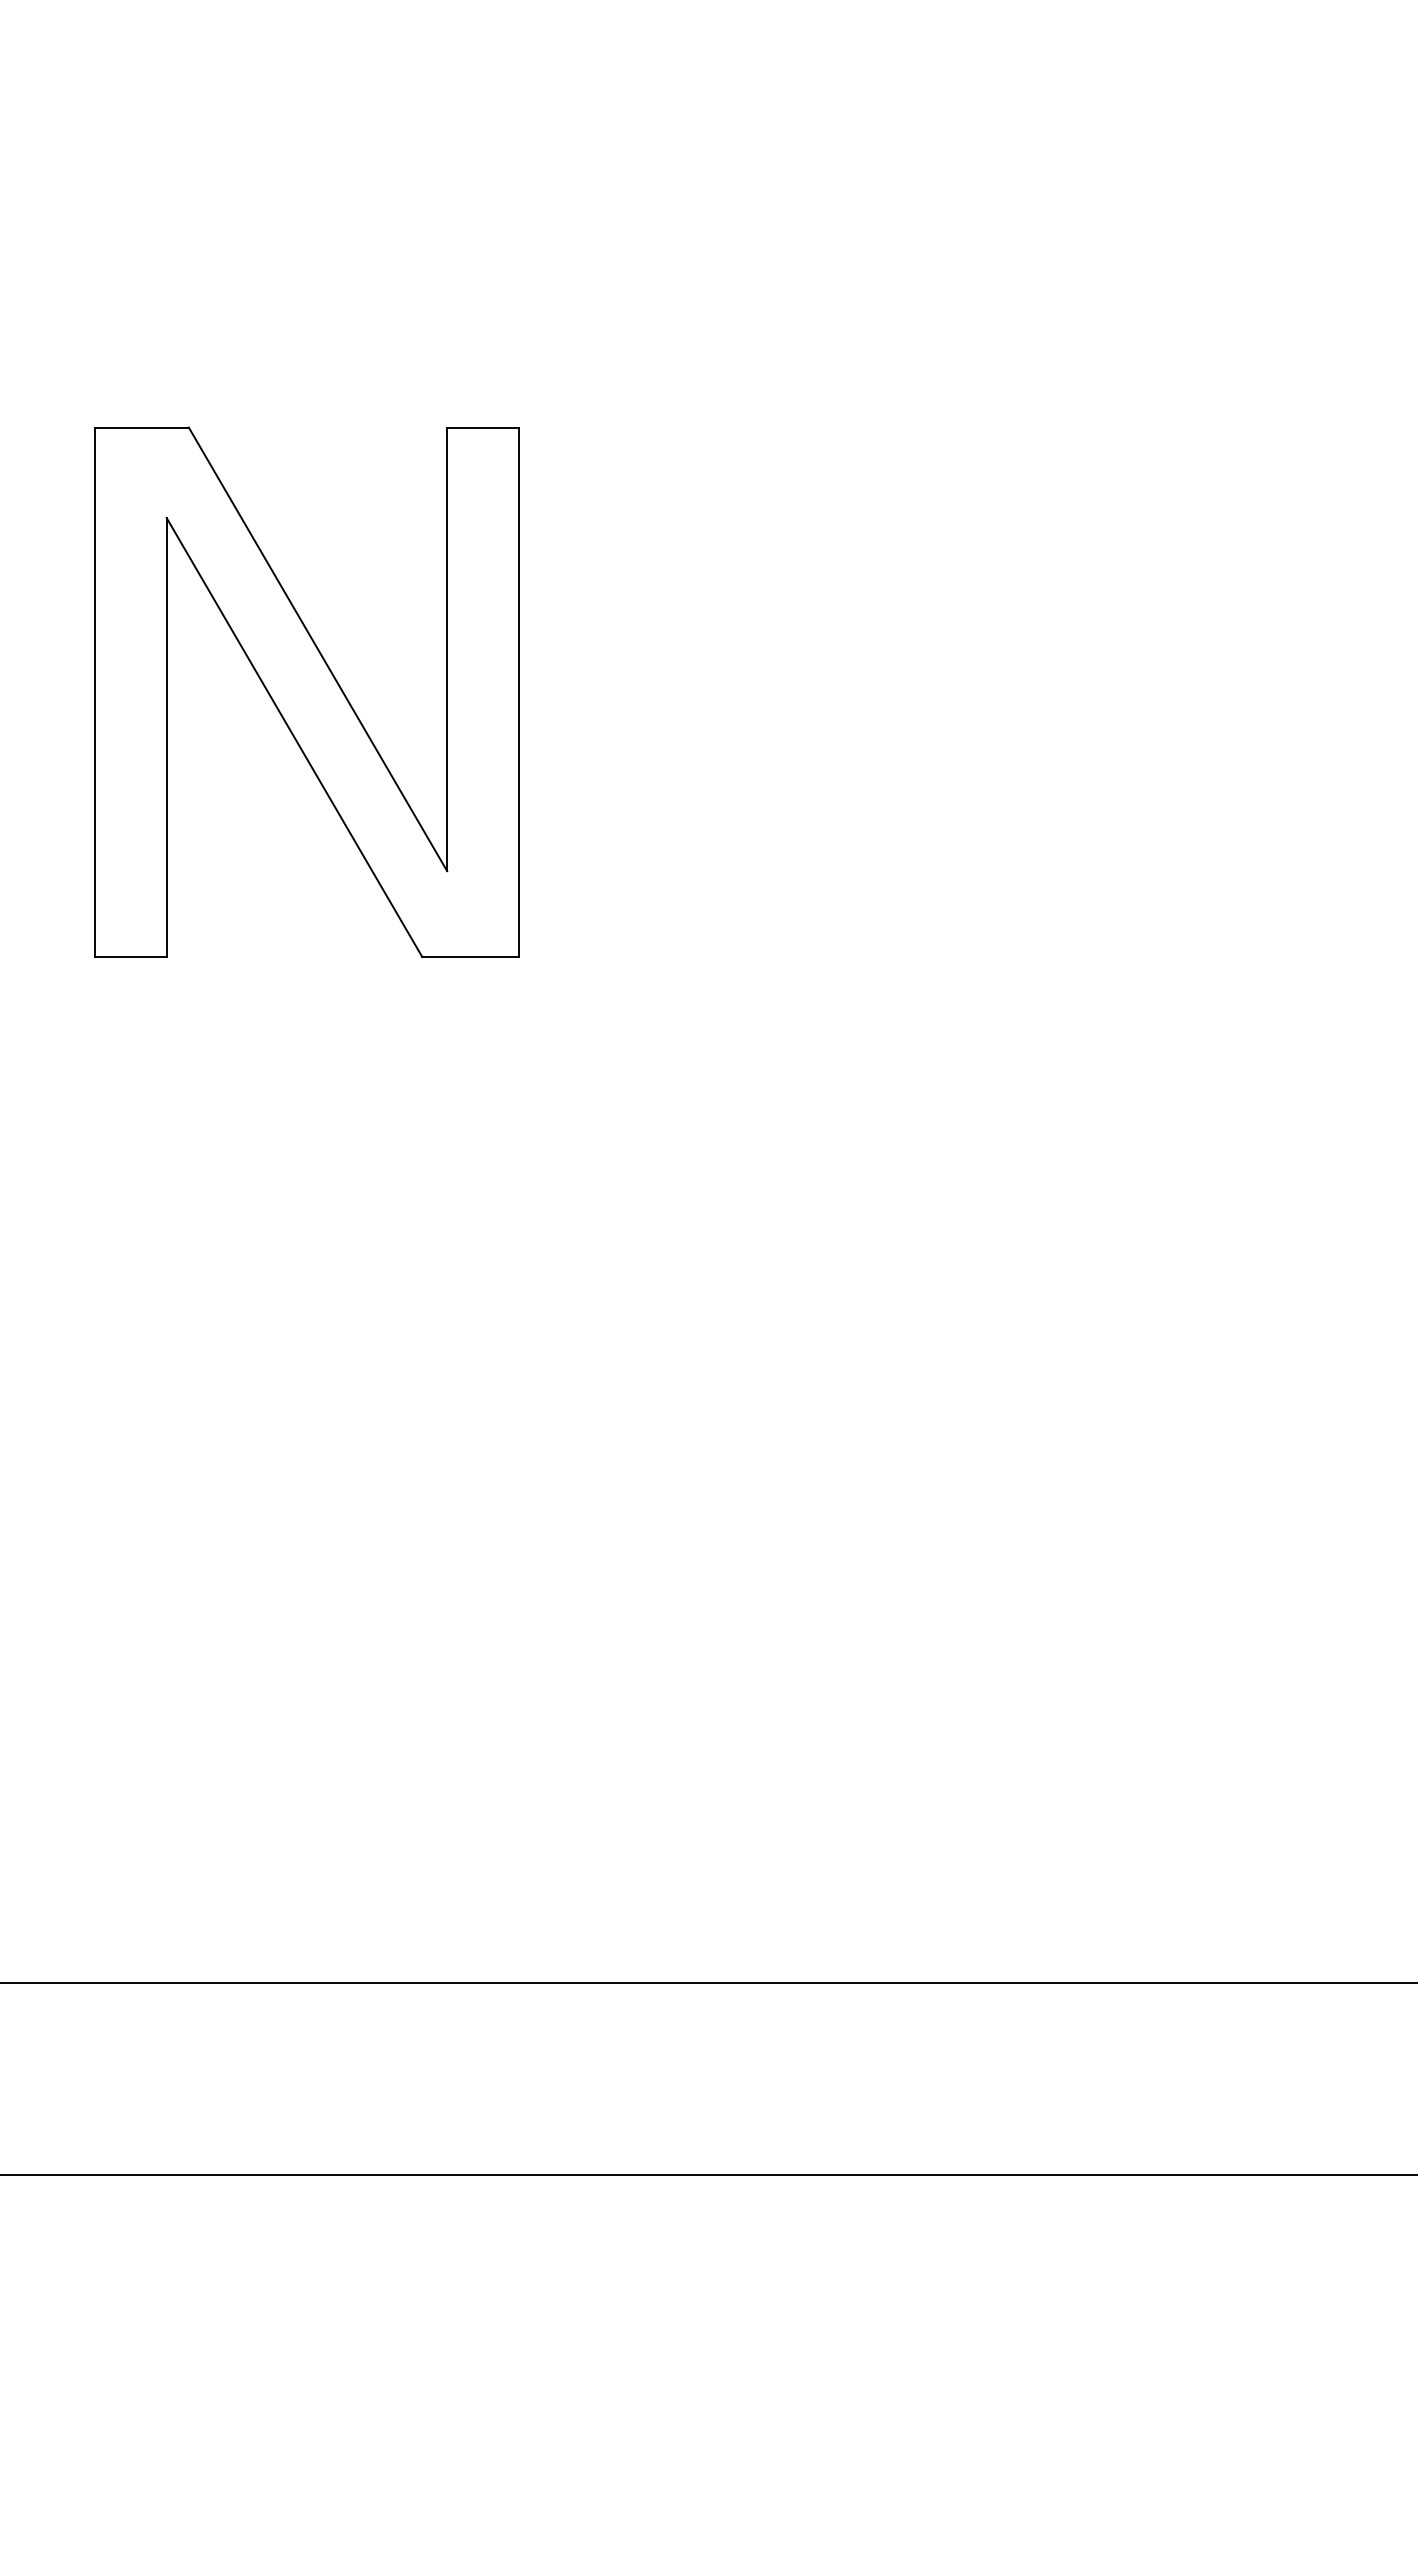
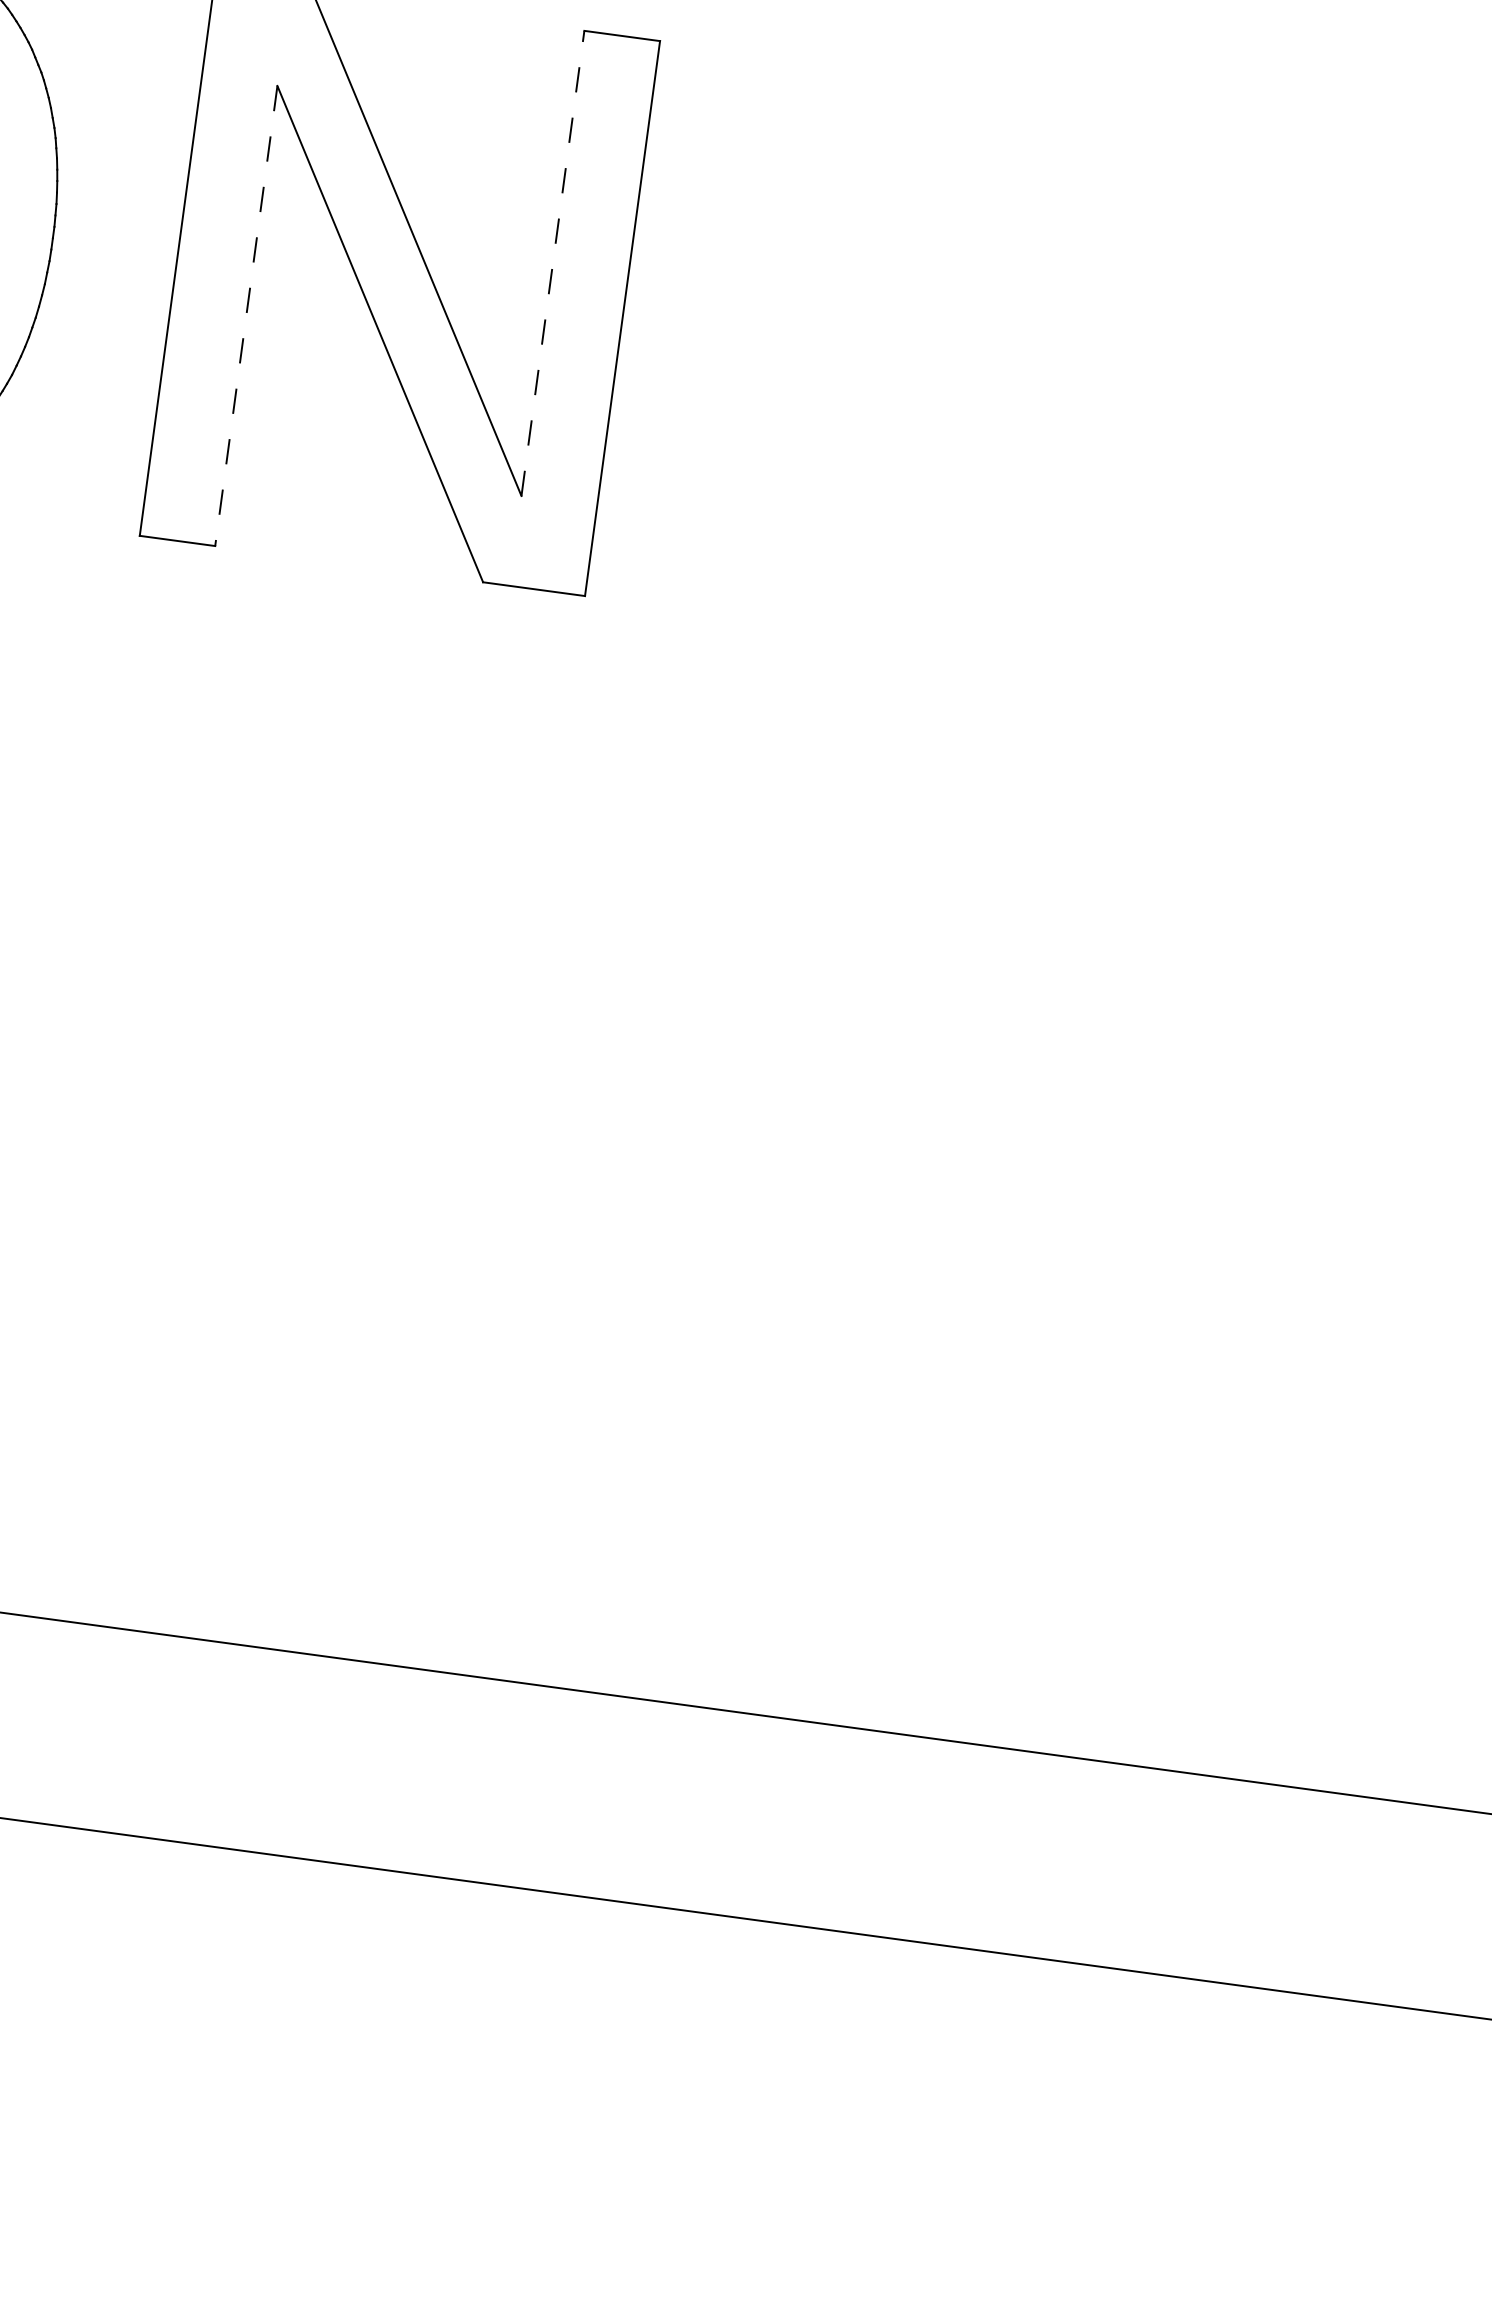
line: (447, 649) -> (553, 263), solid -> dashed
line: (166, 737) -> (246, 316), solid -> dashed

